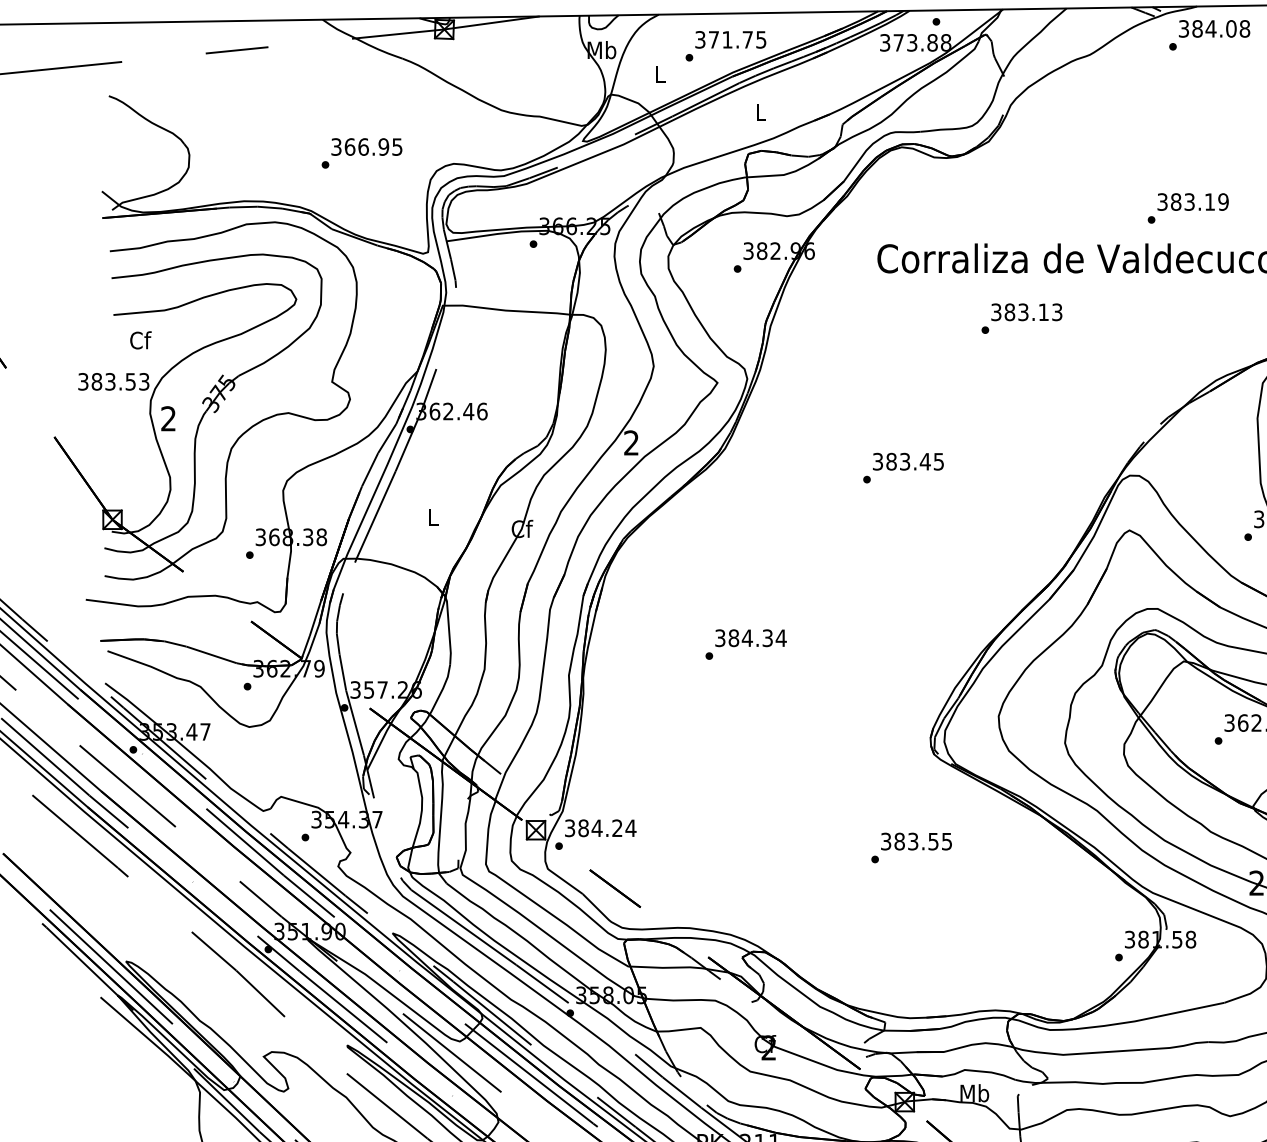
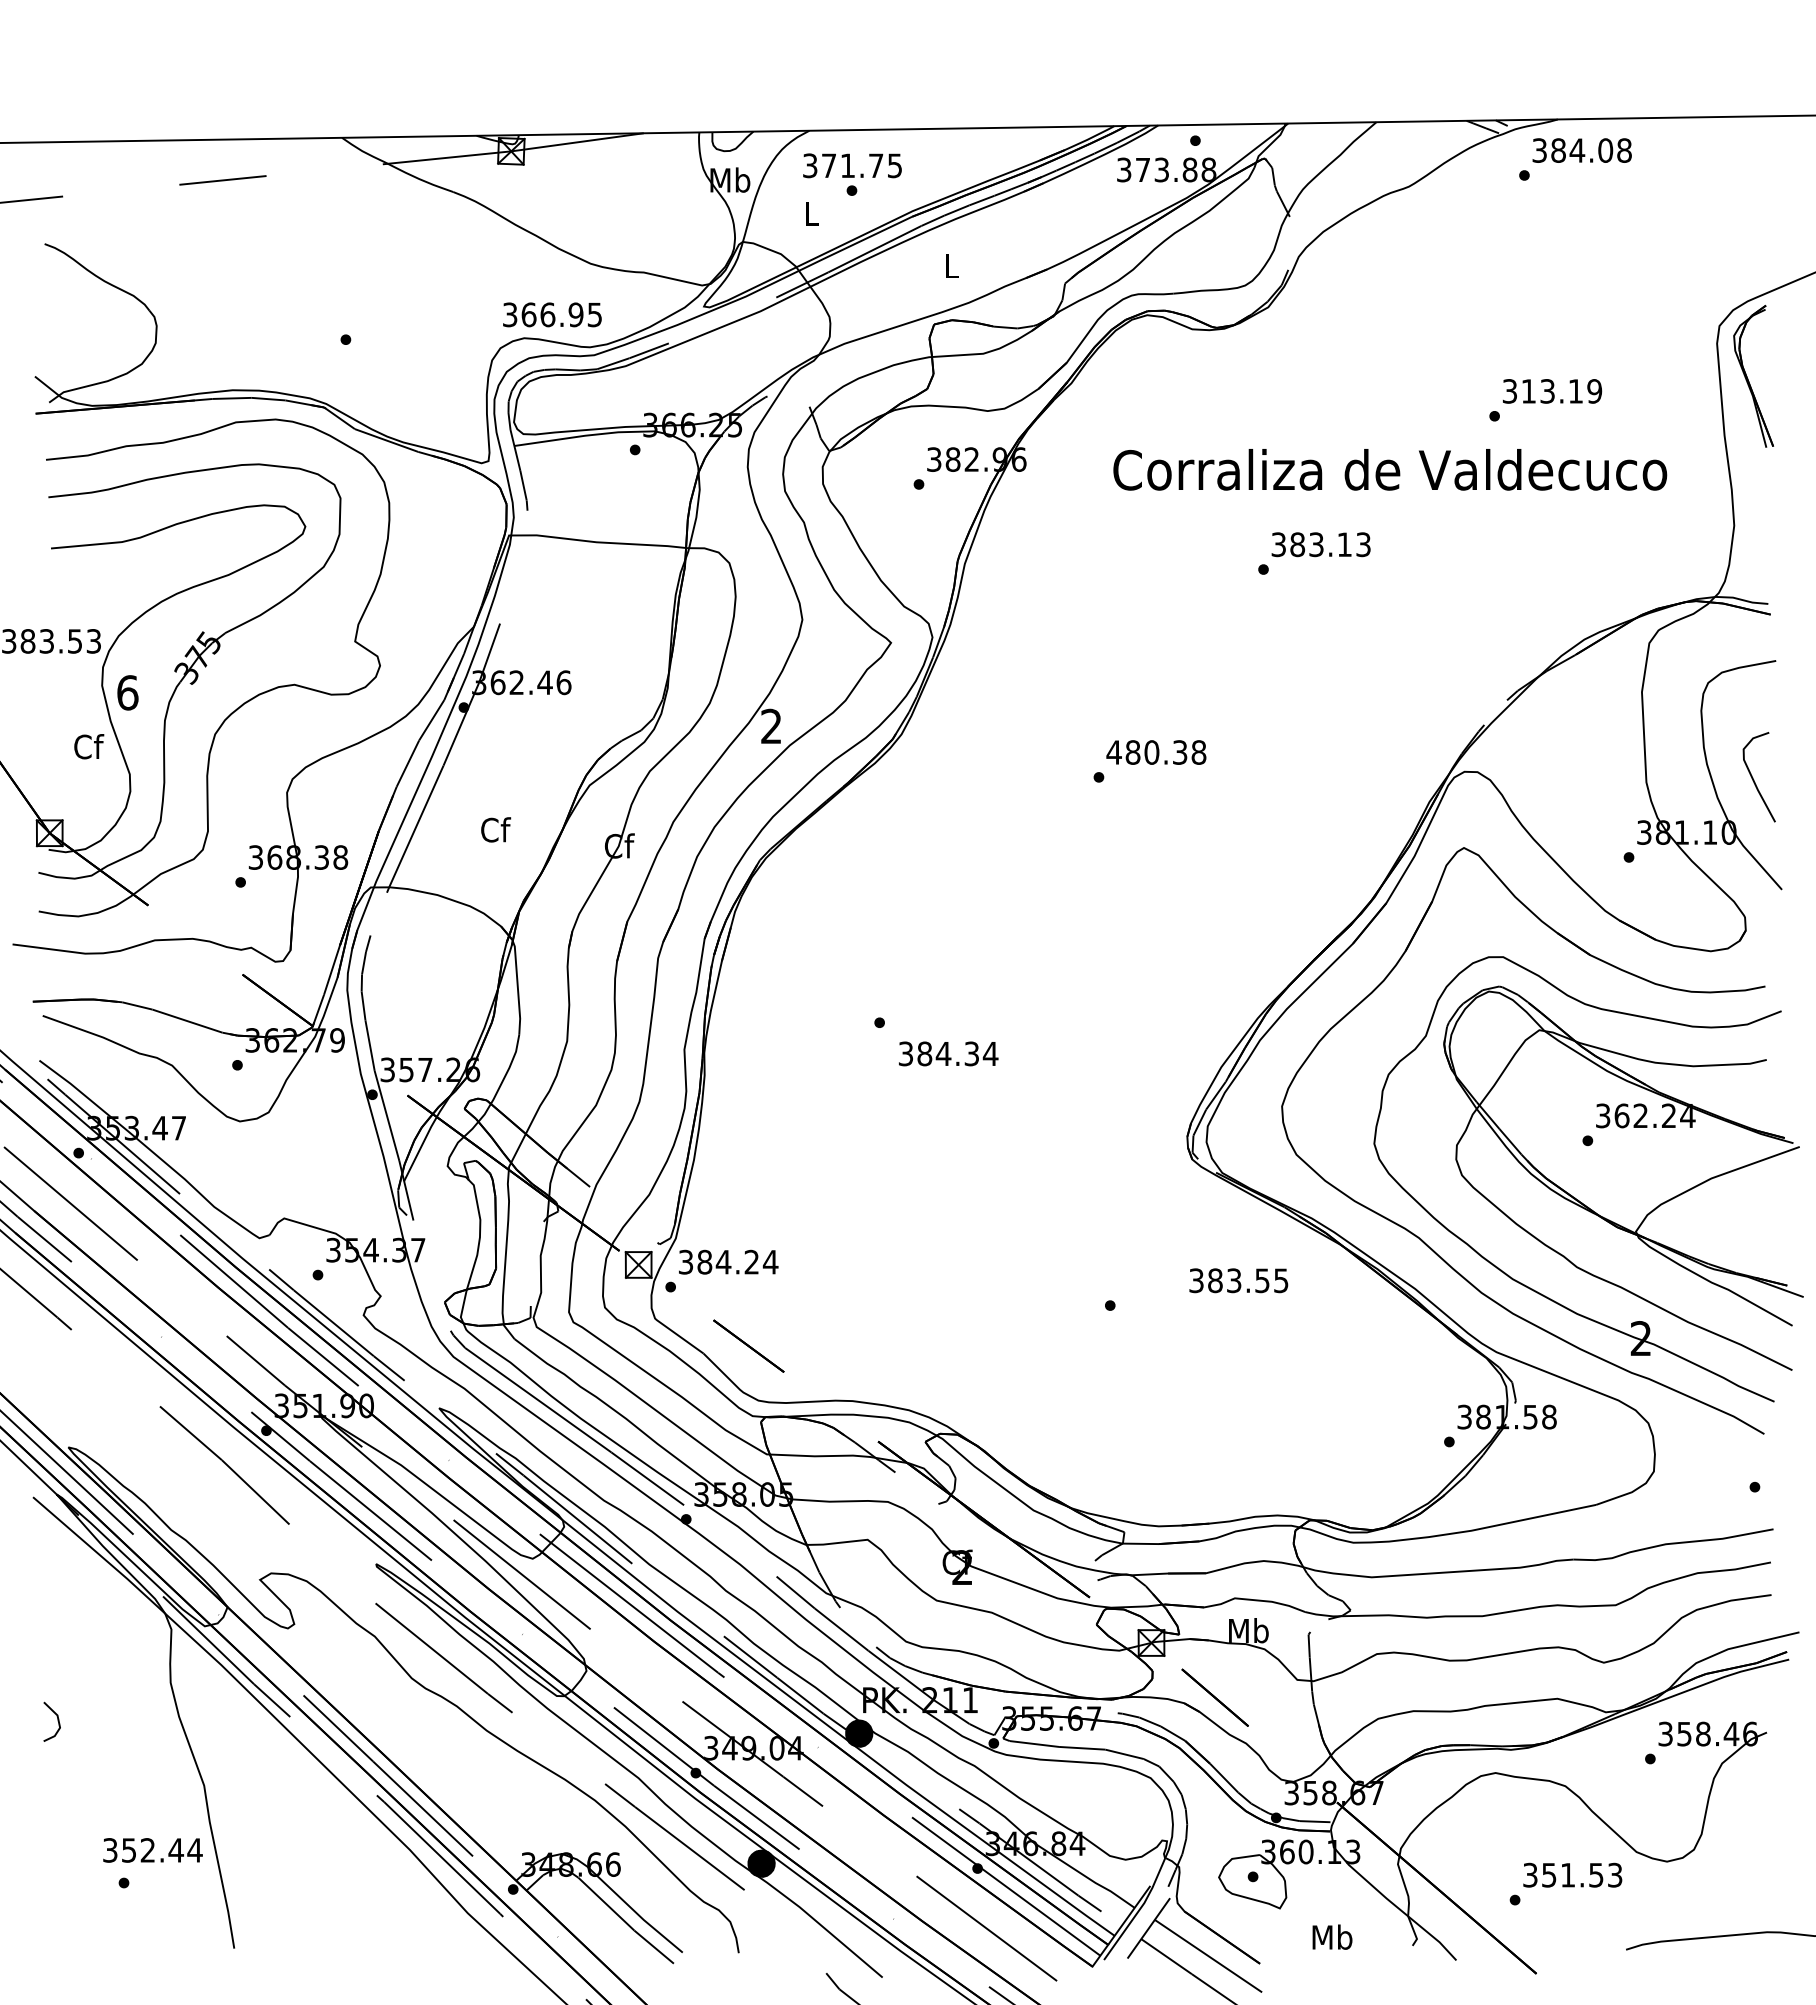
text: (730, 39) -> (852, 165), moved
text: (366, 146) -> (552, 314), moved
text: (1175, 202) -> (1528, 391), 383.19 -> 313.19
text: (141, 340) -> (89, 746), moved
text: (168, 418) -> (127, 692), 2 -> 6
text: (908, 461) -> (1156, 752), 383.45 -> 480.38
text: (433, 517) -> (496, 829), L -> Cf
text: (750, 637) -> (948, 1053), moved
text: (916, 841) -> (1238, 1280), moved

